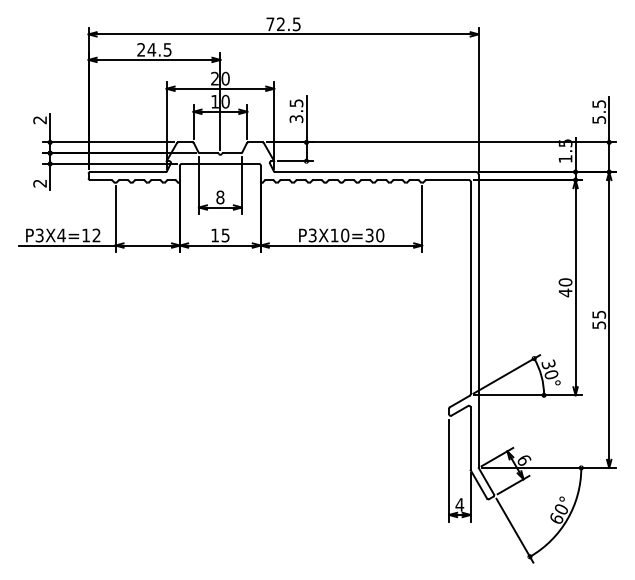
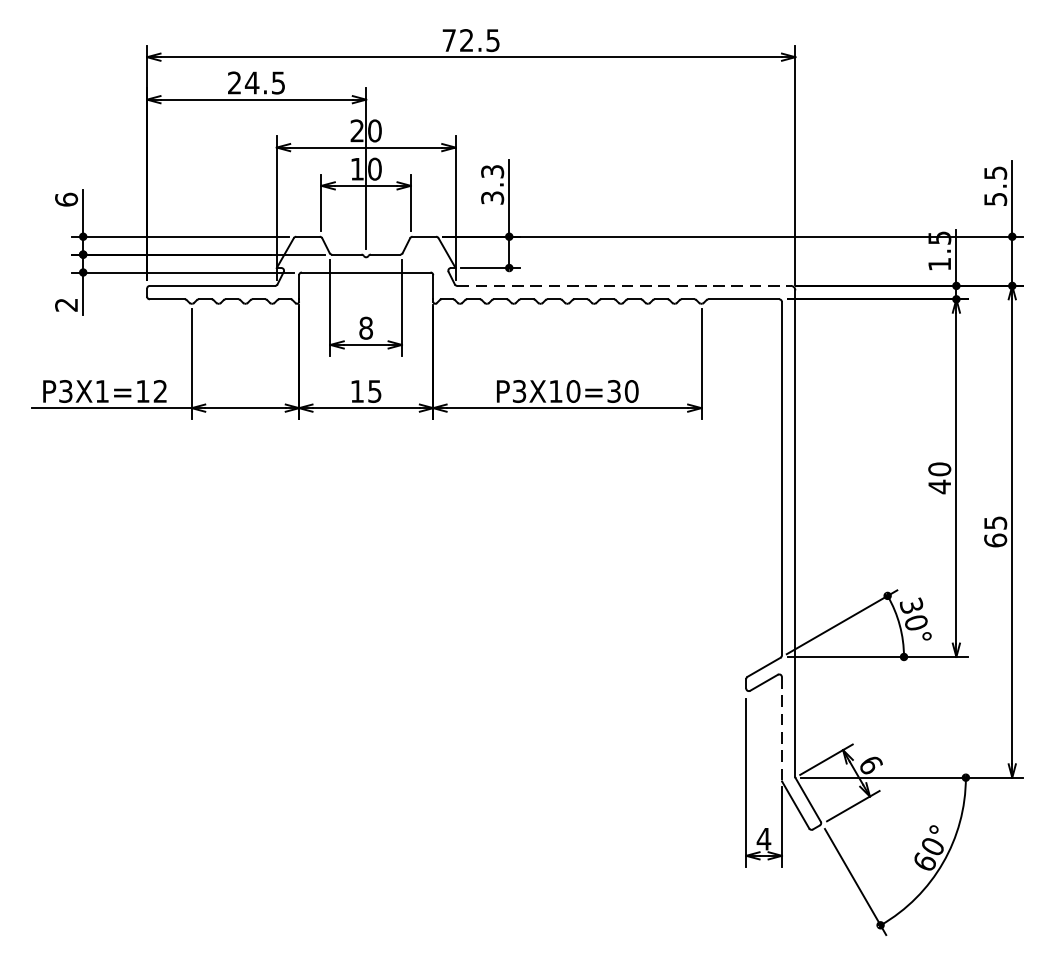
text: (295, 102) -> (490, 170), 3.5 -> 3.3
text: (39, 120) -> (65, 200), 2 -> 6
line: (376, 172) -> (625, 286), solid -> dashed
text: (61, 235) -> (102, 391), P3X4=12 -> P3X1=12
text: (599, 325) -> (996, 540), 55 -> 65
line: (470, 439) -> (781, 730), solid -> dashed

